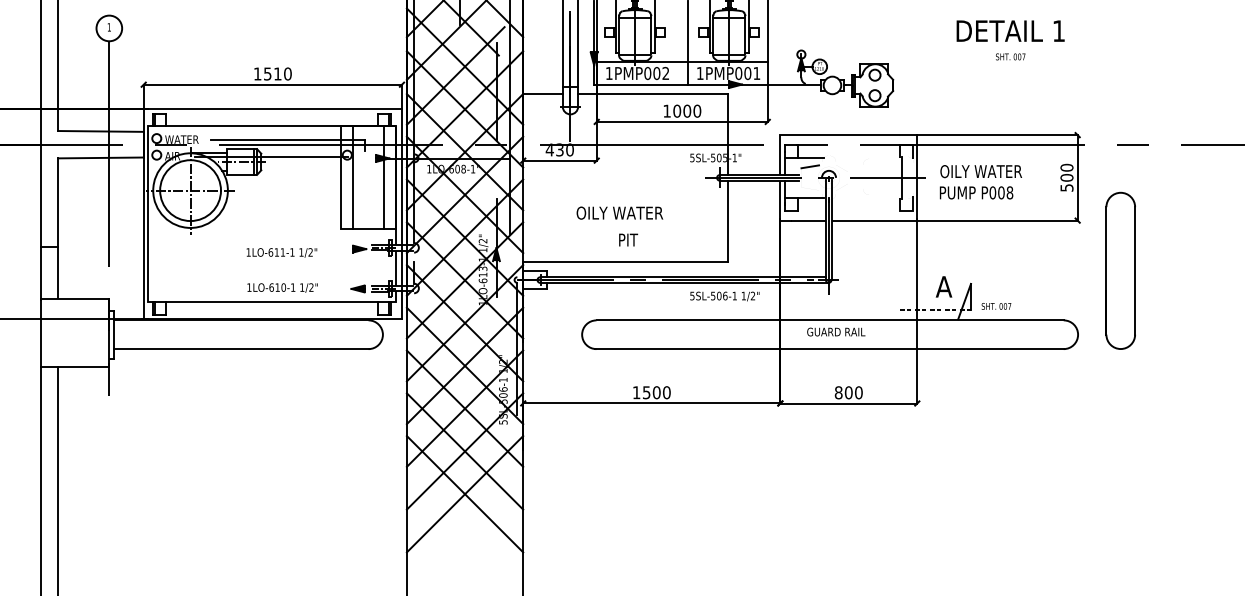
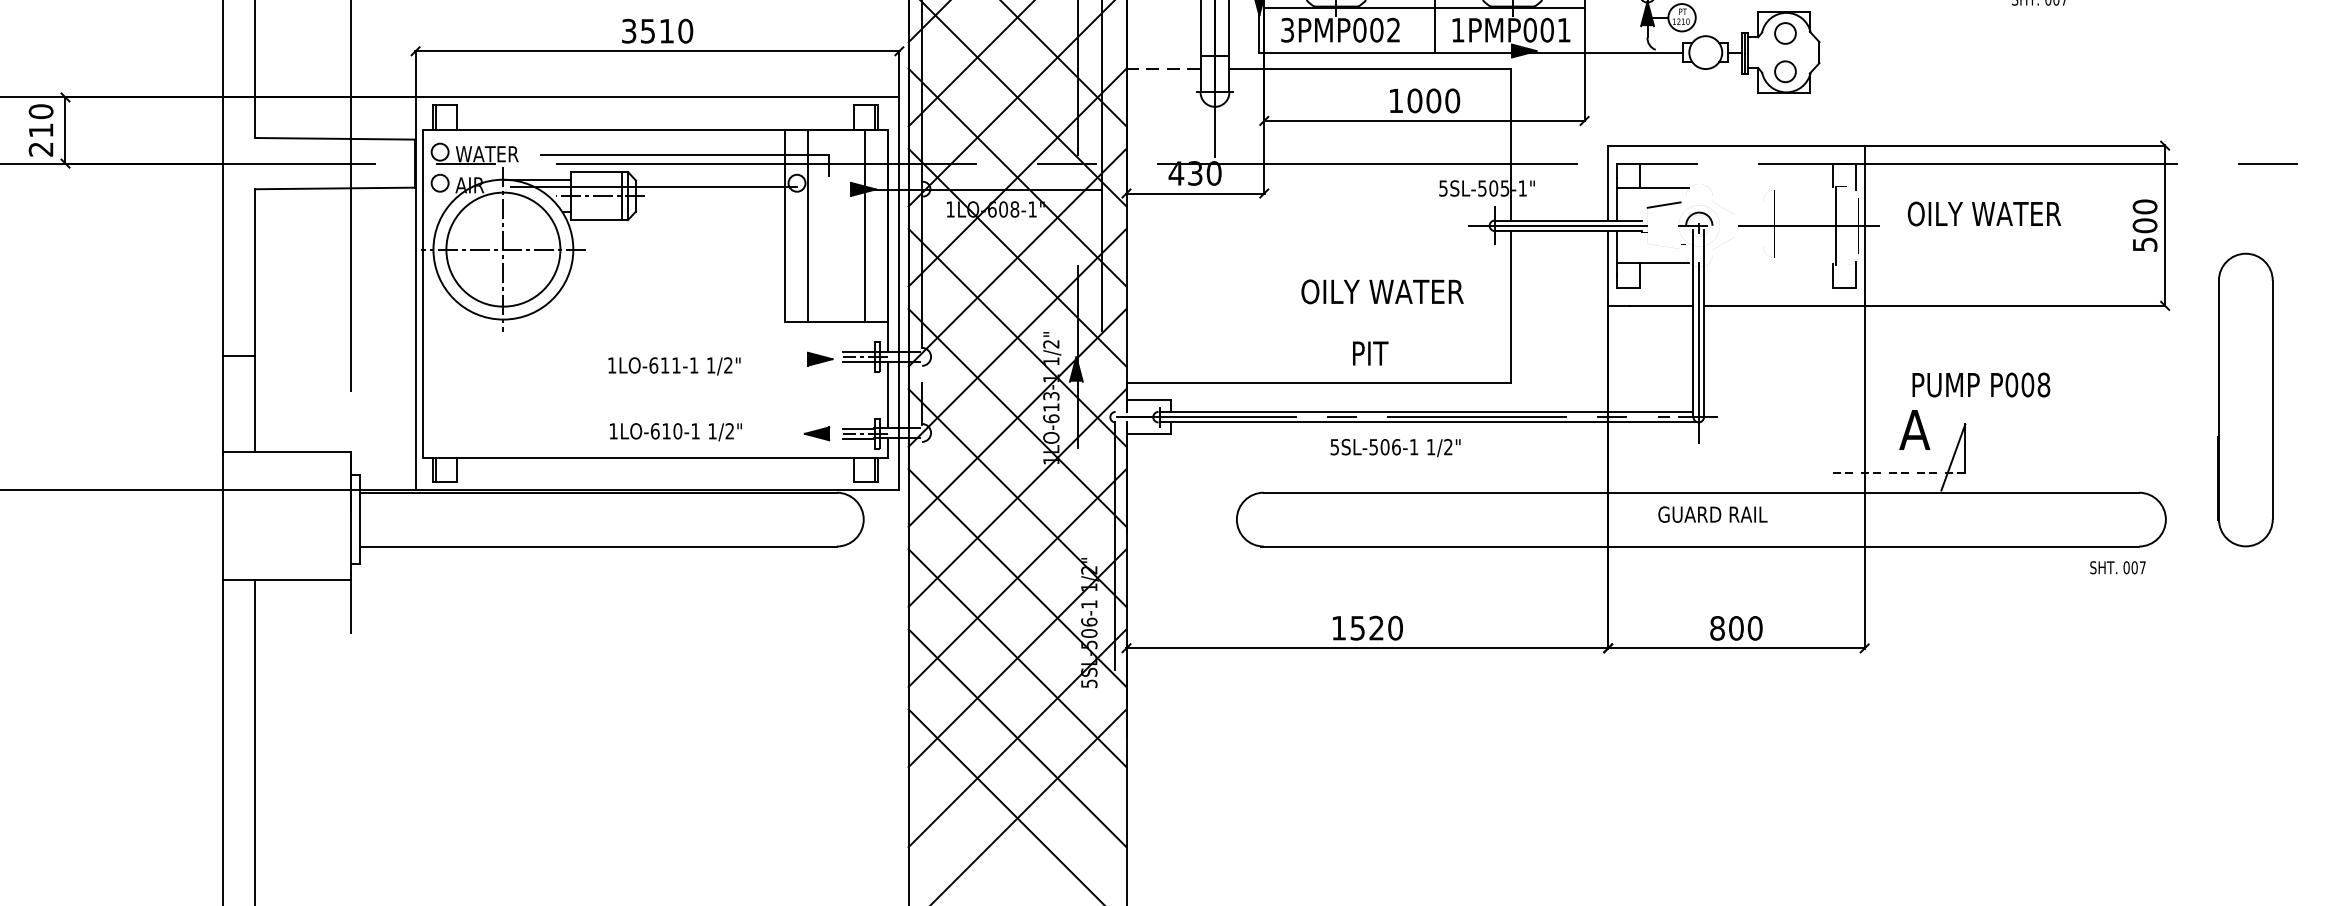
text: (257, 73) -> (628, 30), 1510 -> 3510
text: (608, 73) -> (1286, 30), 1PMP002 -> 3PMP002
line: (542, 94) -> (1162, 69), solid -> dashed
text: (976, 192) -> (1981, 384), moved
text: (619, 212) -> (1381, 290), moved
text: (628, 239) -> (1370, 352), moved
text: (724, 296) -> (1394, 447), moved
text: (996, 306) -> (2117, 567), moved
text: (656, 392) -> (1376, 627), 1500 -> 1520

